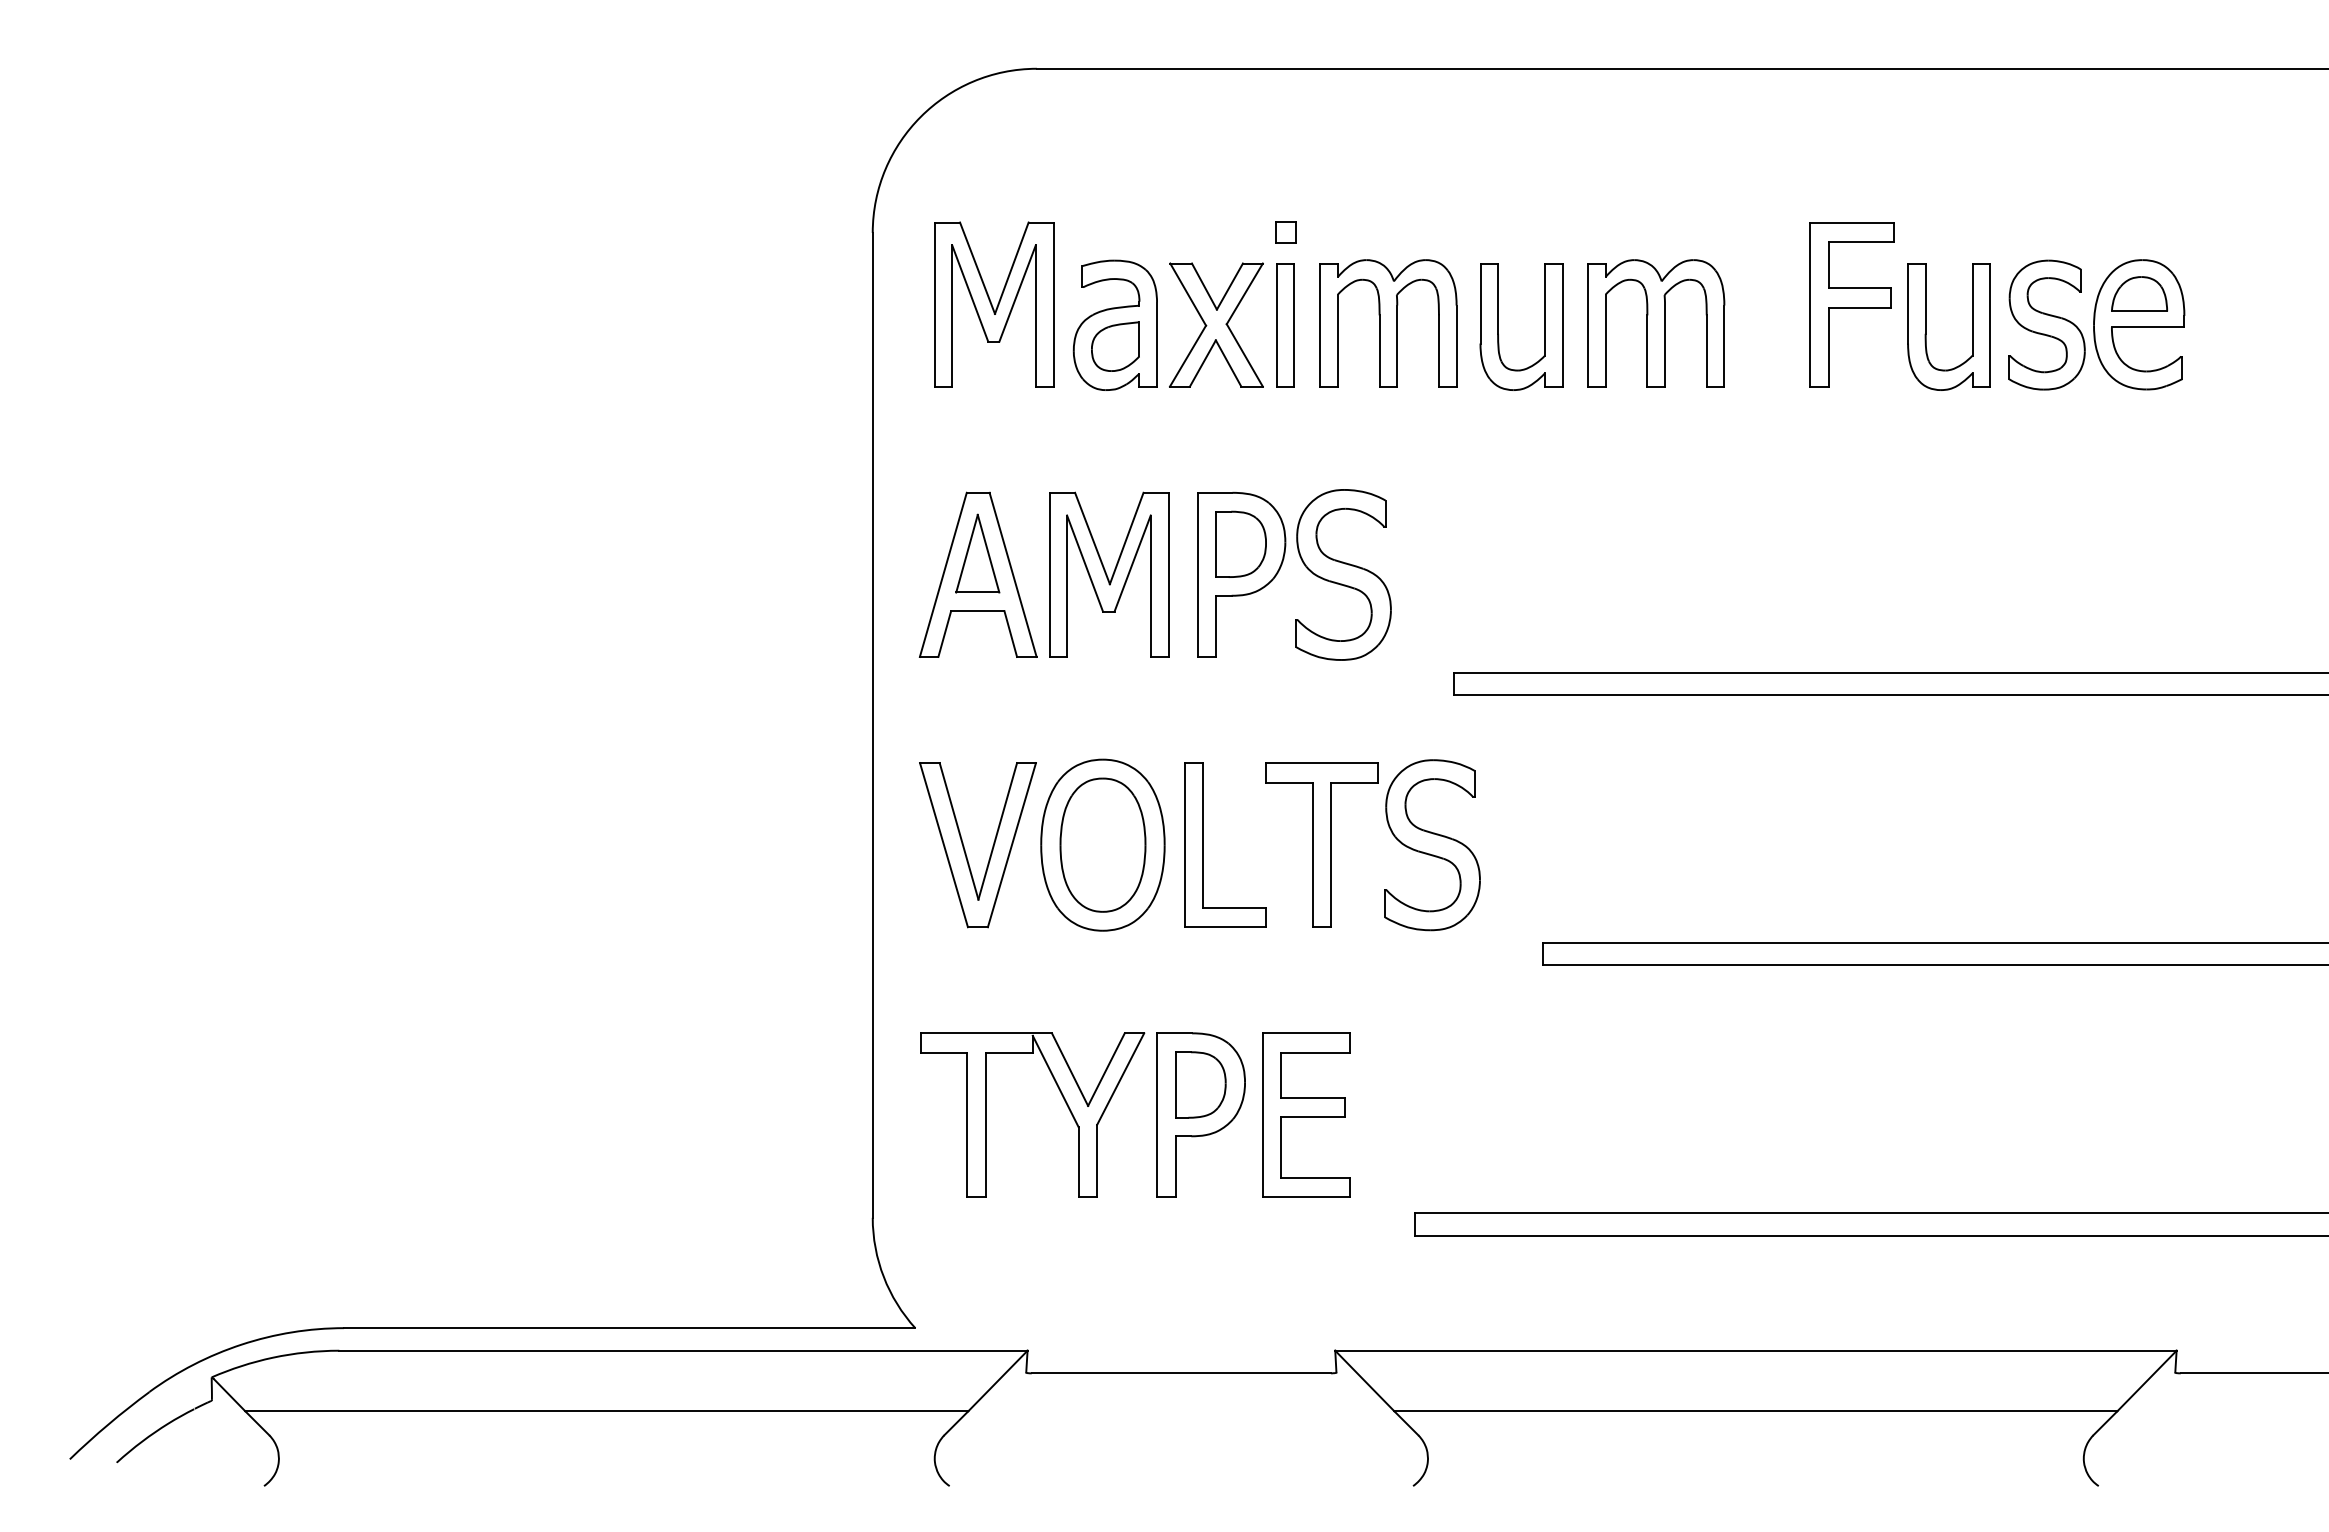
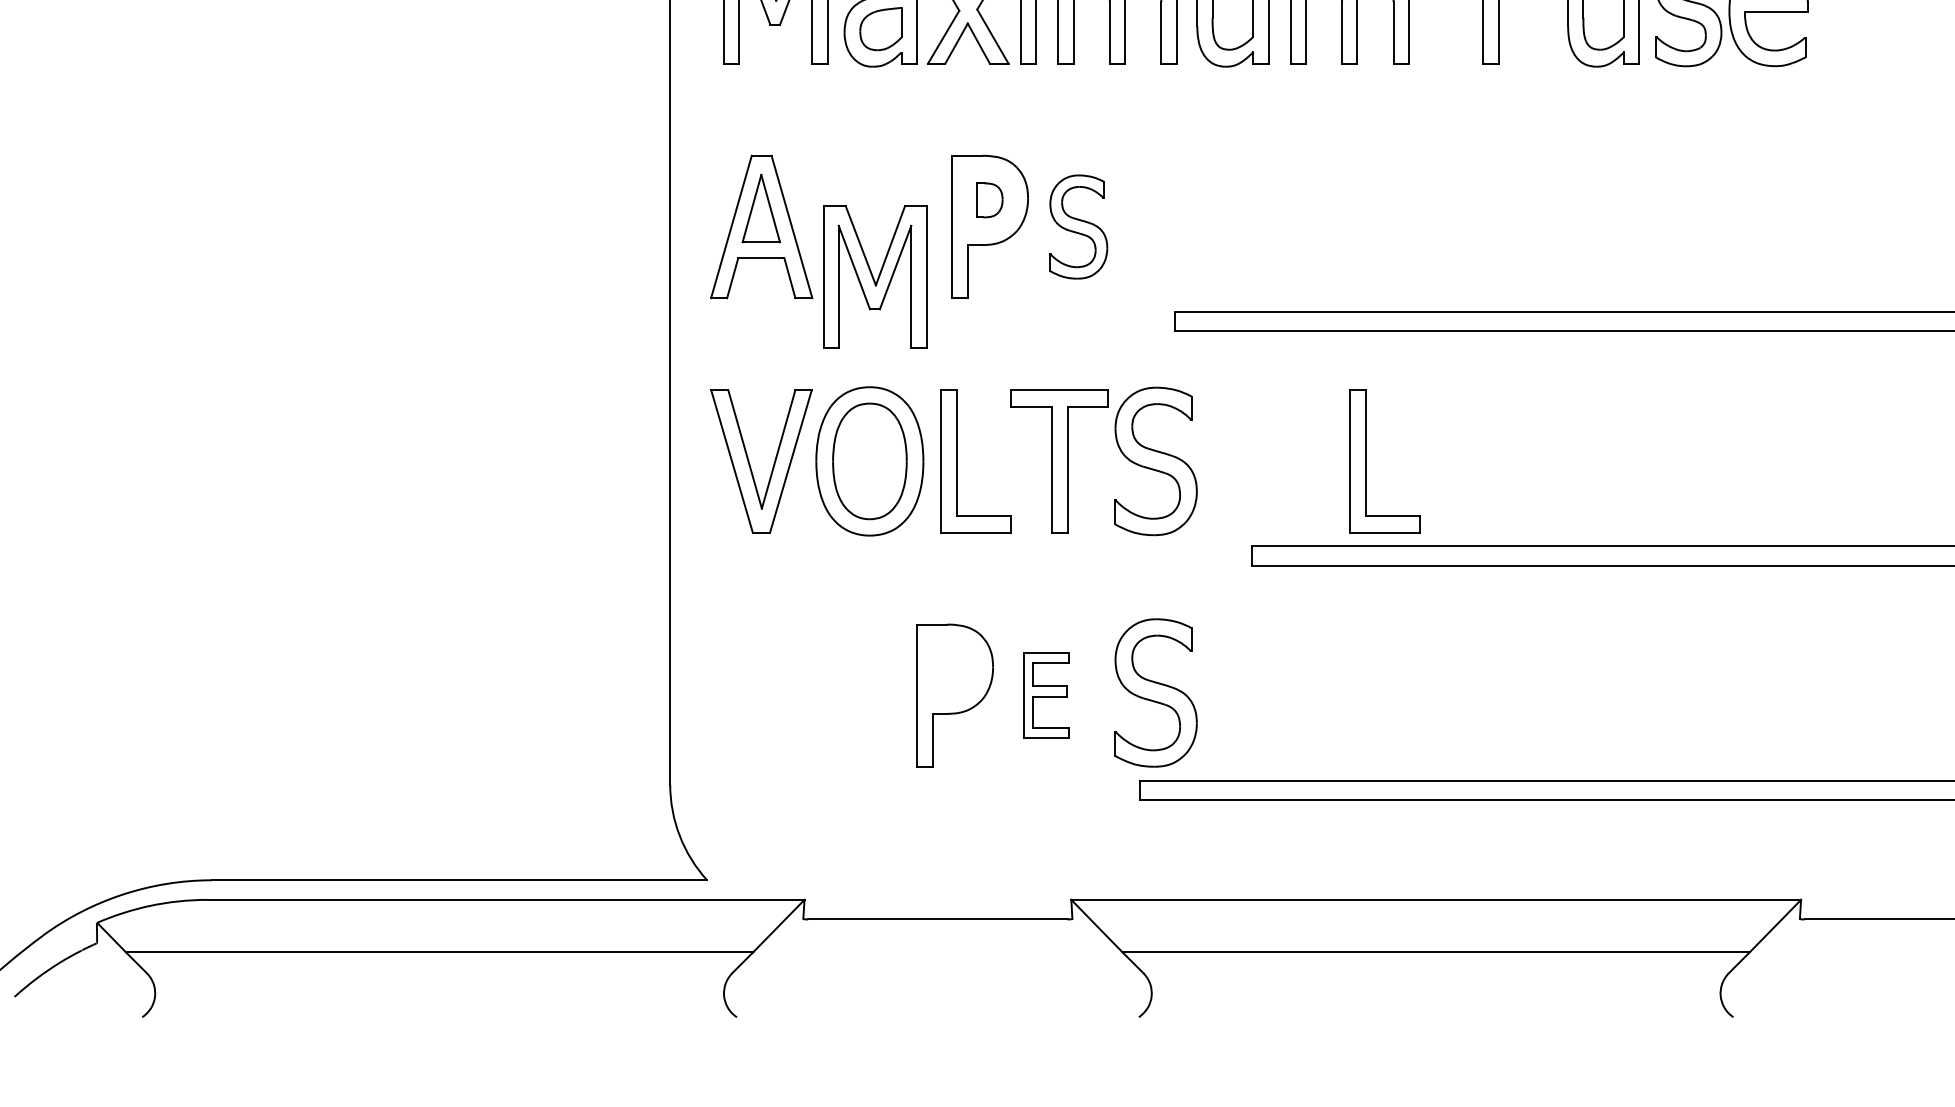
part: (1240, 543) -> (989, 199), size x0.6
part: (1109, 574) -> (875, 276), moved
part: (1343, 574) -> (1078, 226), size x0.7
part: (1675, 844) -> (1366, 460), added
part: (1200, 1084) -> (954, 668), removed
part: (1063, 1099) -> (835, 681), removed
part: (1432, 1112) -> (1155, 693), added
part: (1306, 1114) -> (1046, 694), size x0.6

